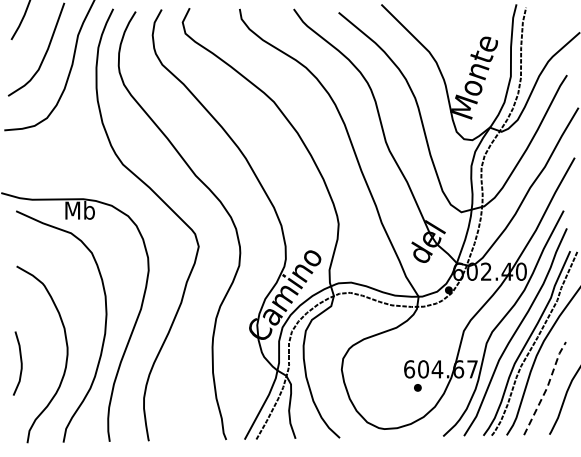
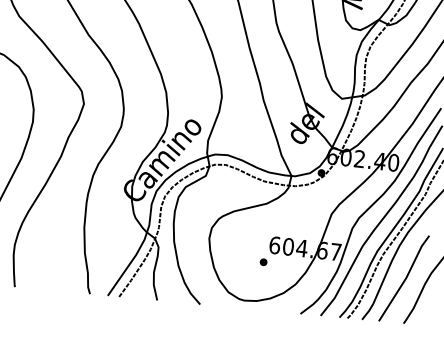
part: (417, 387) -> (263, 261), moved
line: (547, 387) -> (406, 277), dashed -> solid

